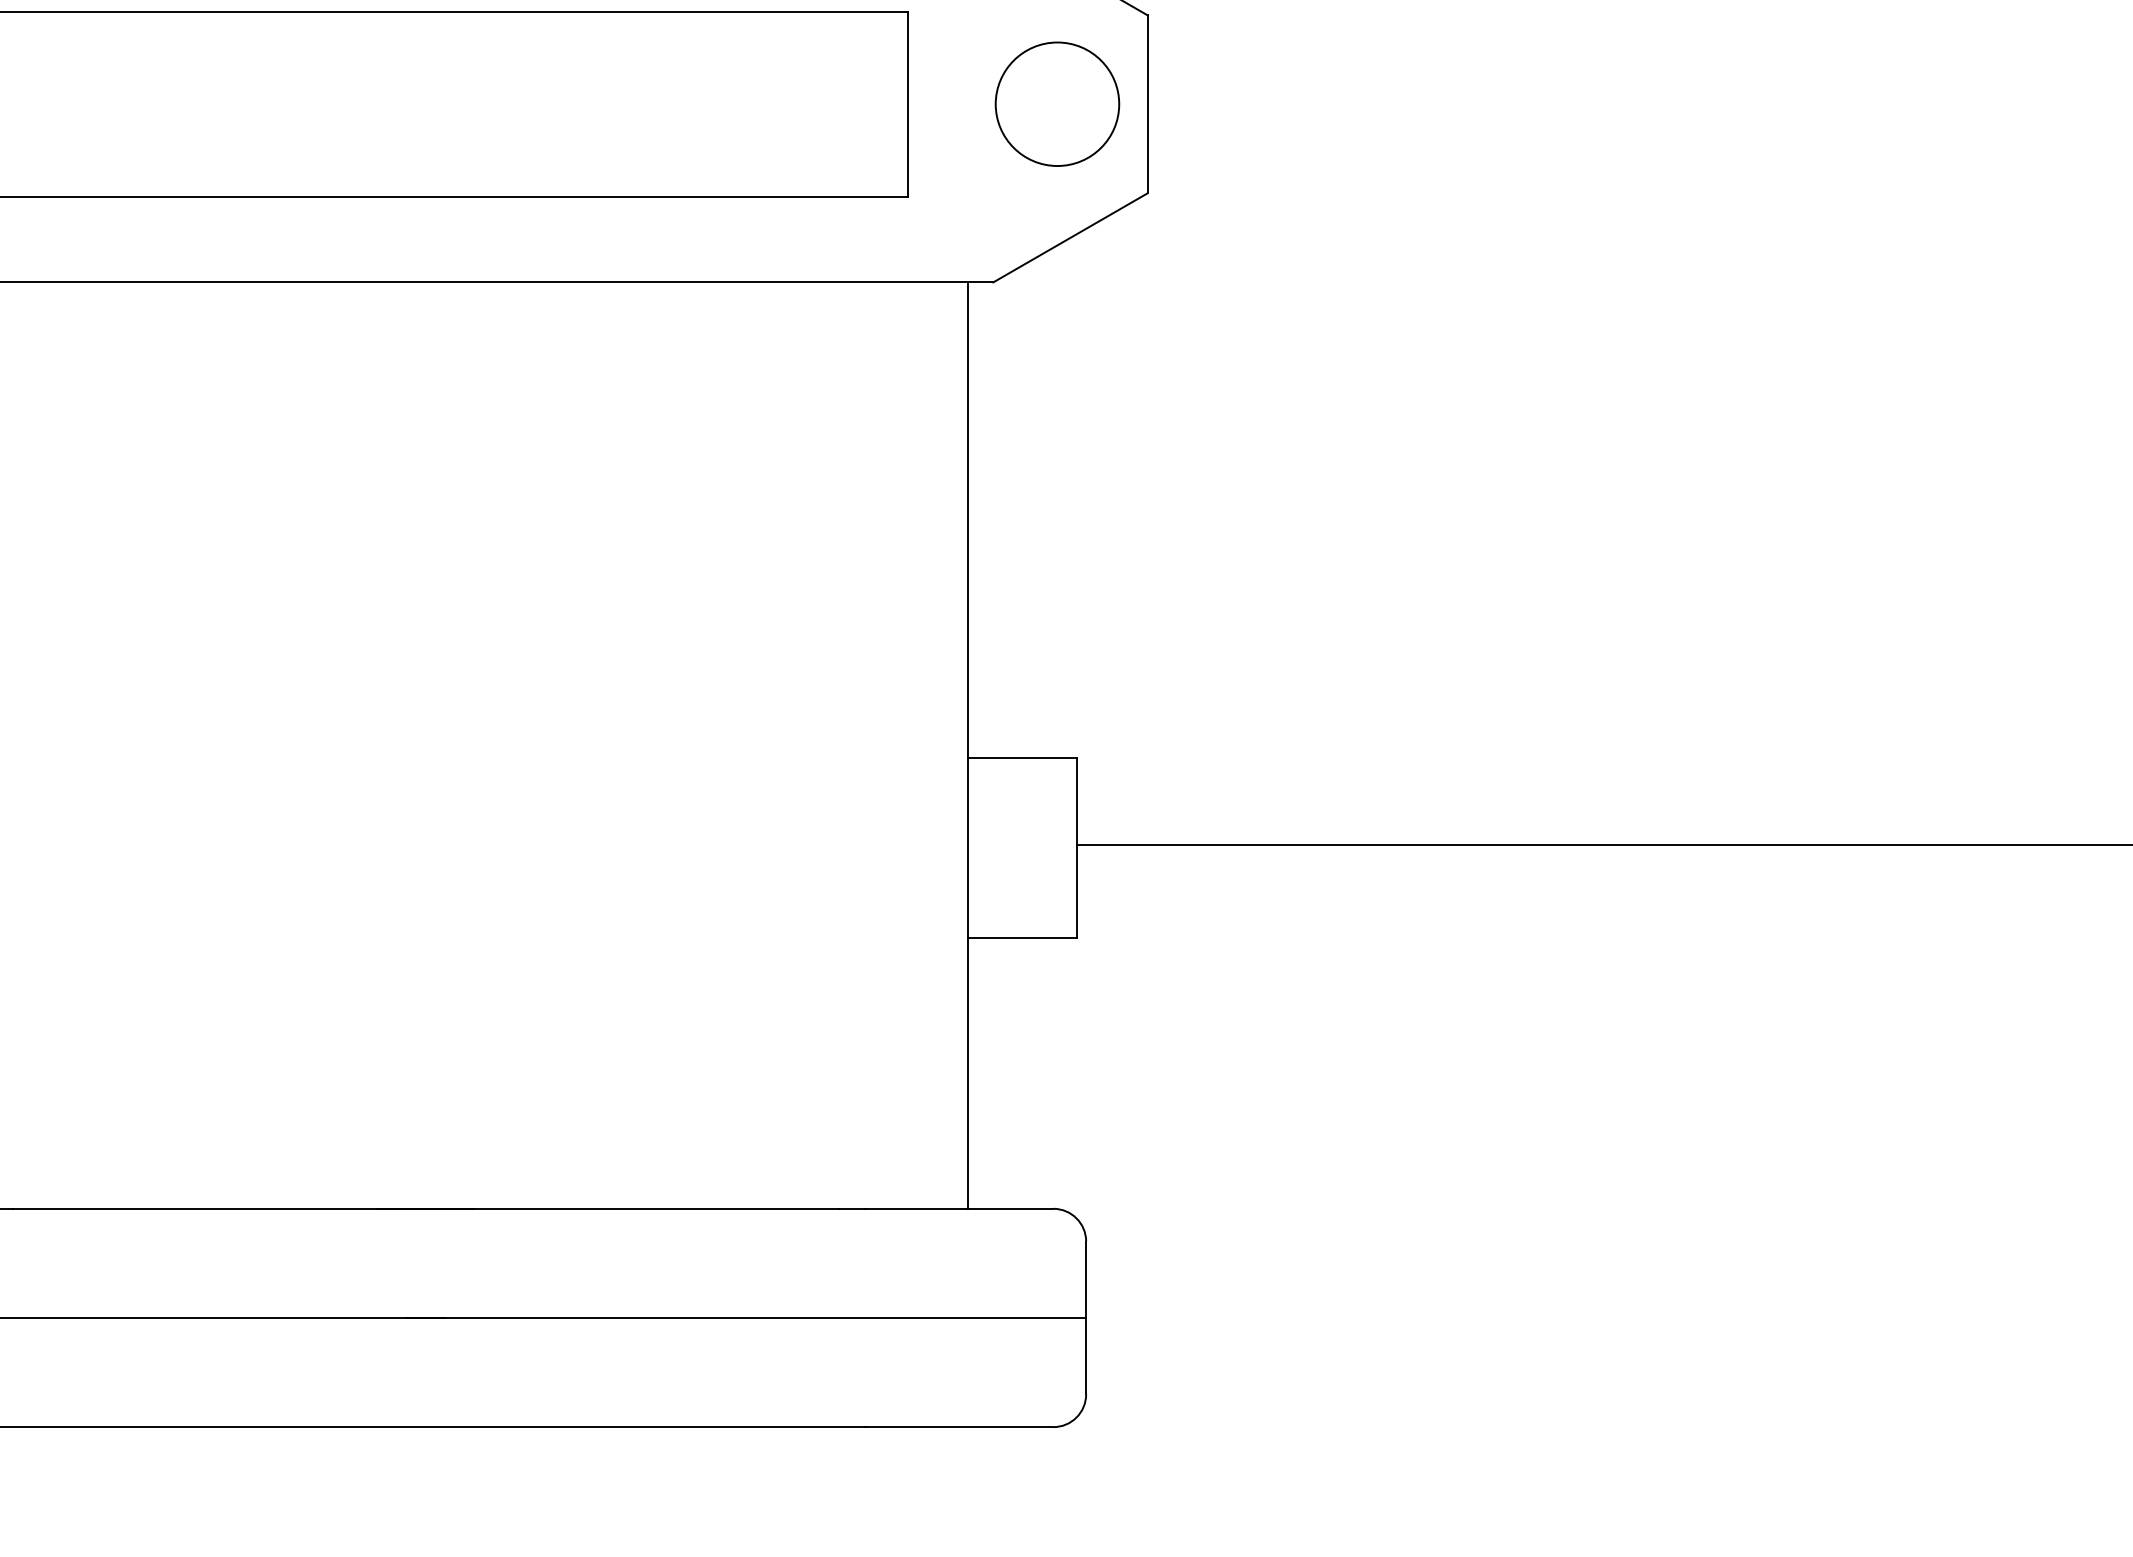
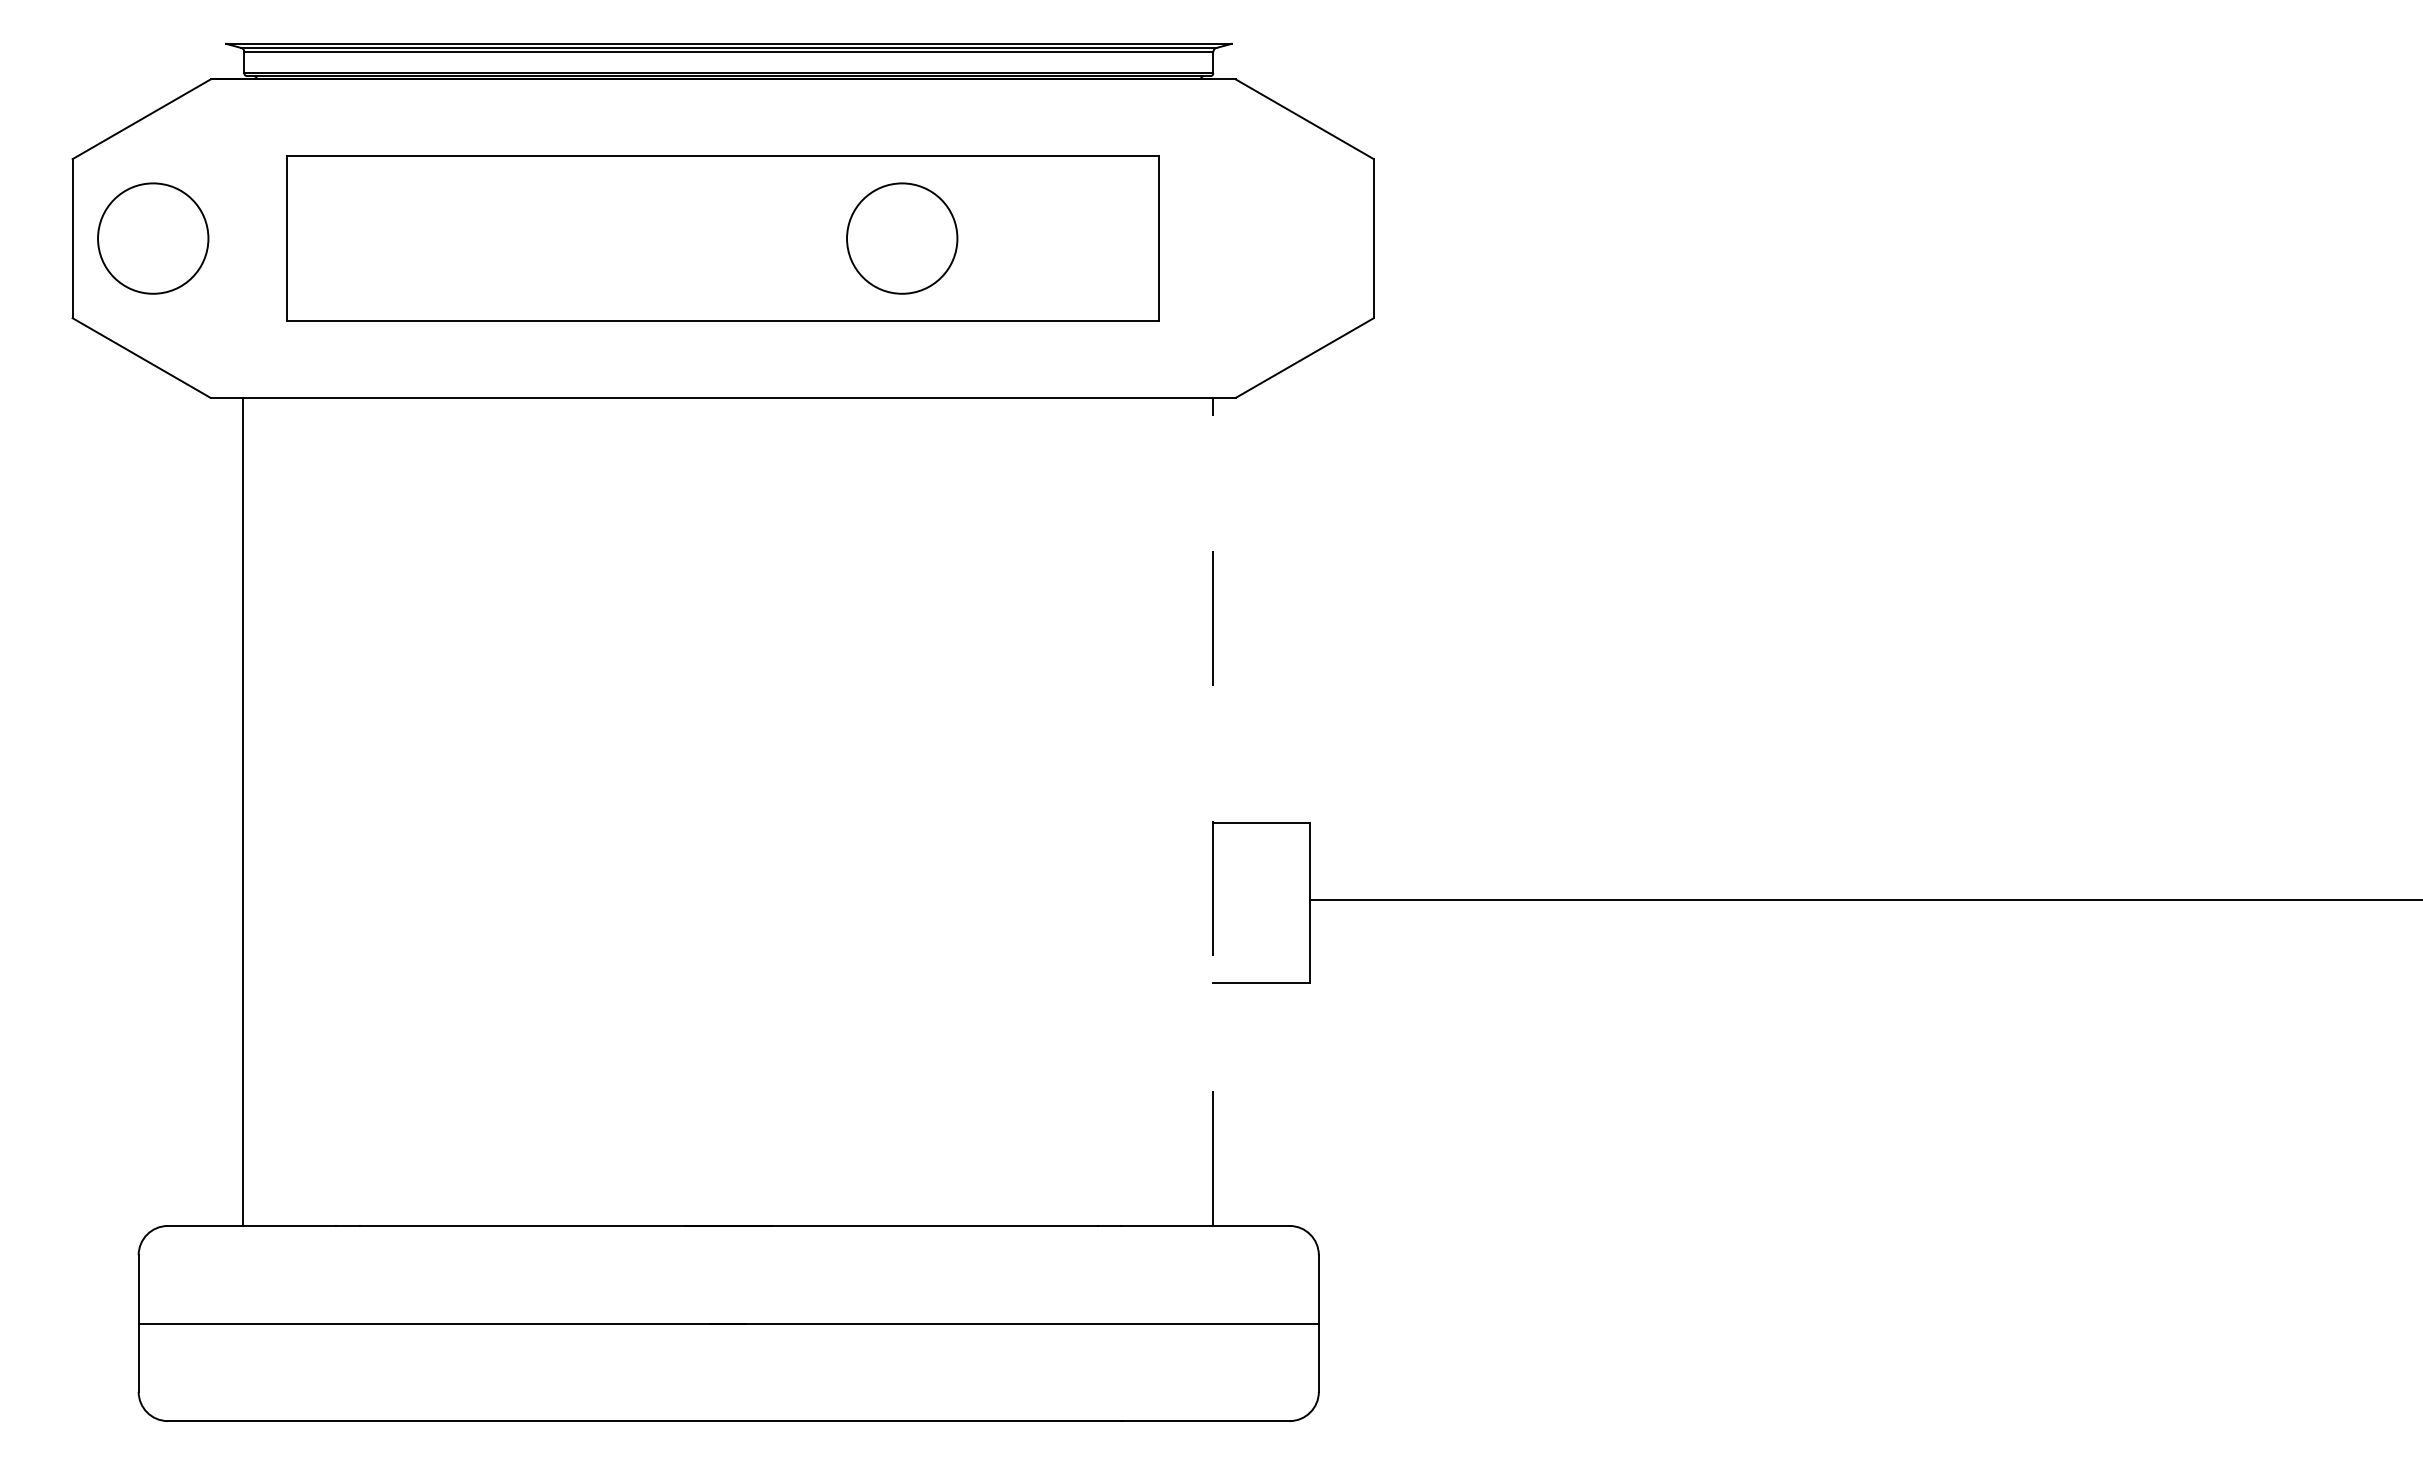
circle: (1057, 104) -> (902, 238), moved
line: (967, 745) -> (1212, 811), solid -> dashed

